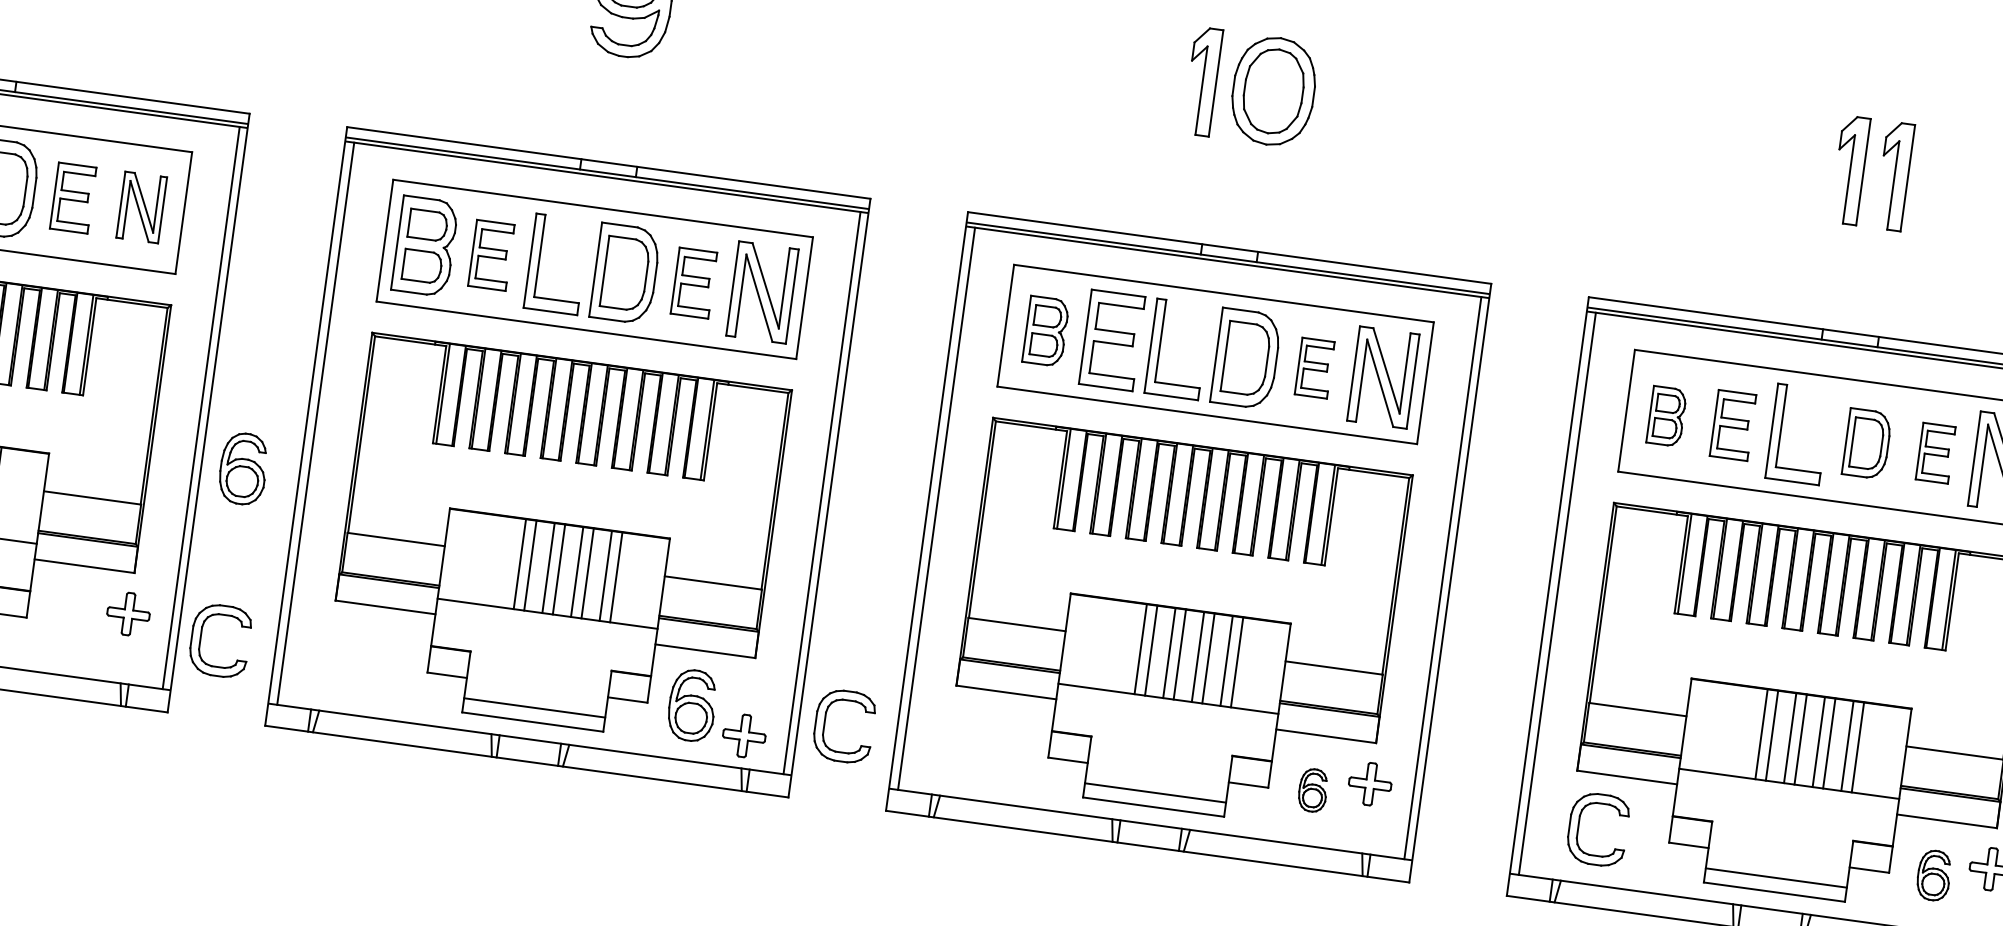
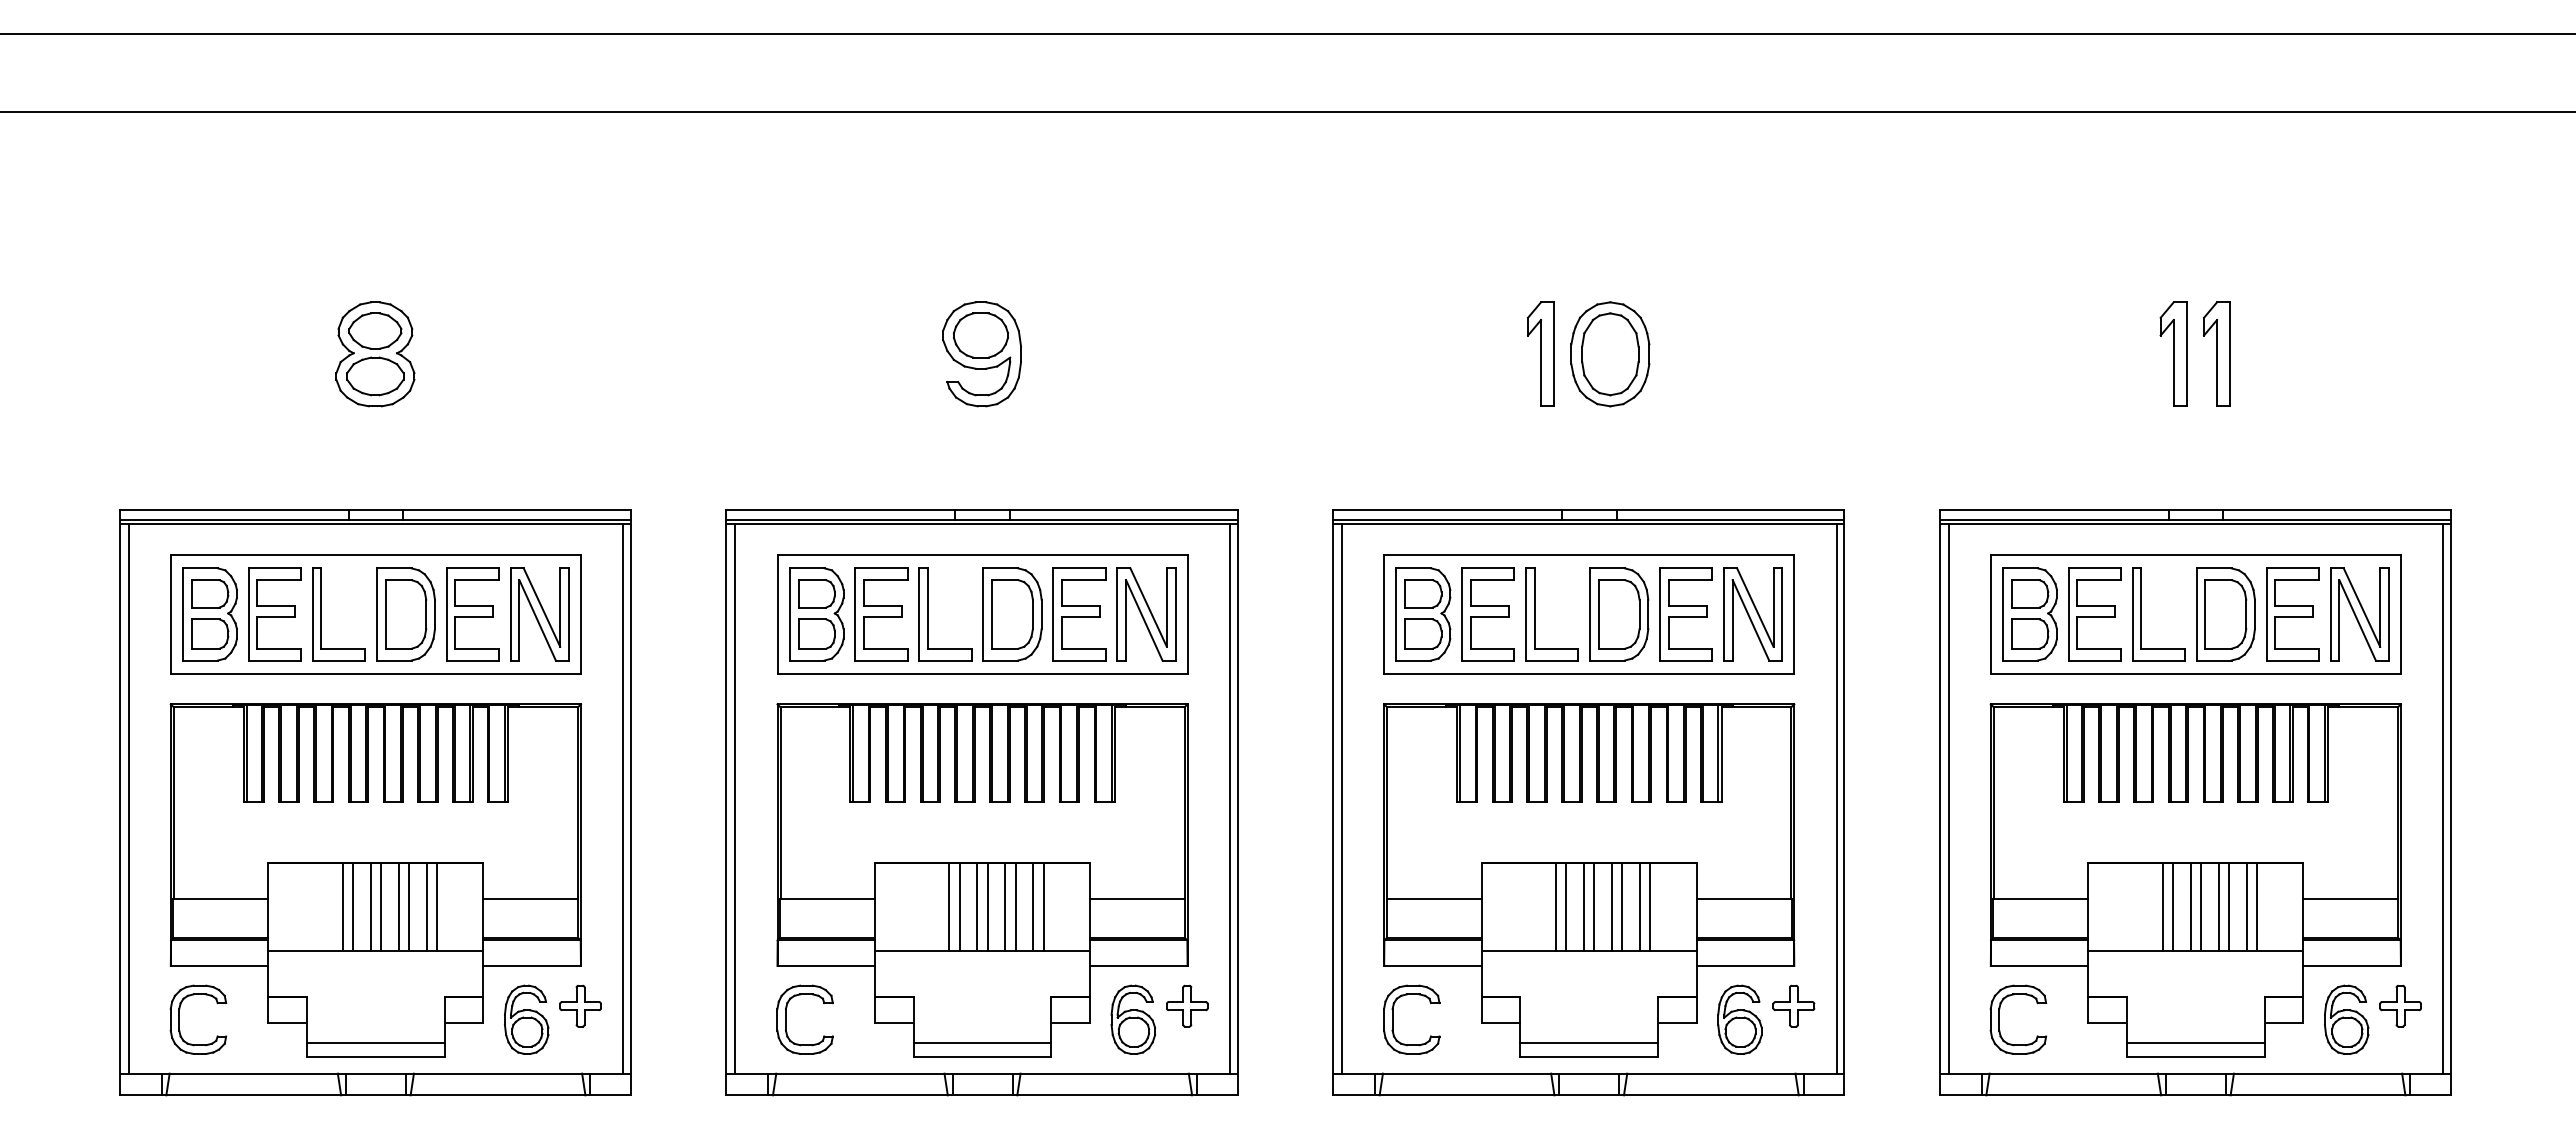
part: (72, 198) -> (472, 614), size x1.43
part: (141, 207) -> (539, 614), size x1.43
part: (491, 255) -> (881, 614), size x1.43
part: (693, 283) -> (1079, 614), size x1.43
part: (1045, 331) -> (1423, 614), size x1.43
part: (1314, 368) -> (1685, 614), size x1.67
part: (1666, 416) -> (2029, 614), size x1.67
part: (1732, 425) -> (2094, 614), size x1.43
part: (1866, 443) -> (2225, 614), size x1.43
part: (1935, 453) -> (2292, 614), size x1.67
part: (243, 468) -> (526, 1019), moved
part: (201, 637) -> (786, 1019), moved
part: (825, 723) -> (1393, 1019), moved
part: (744, 735) -> (1187, 1005), moved
part: (1312, 790) -> (1739, 1019), size x1.67
part: (1933, 875) -> (2346, 1019), size x1.43

